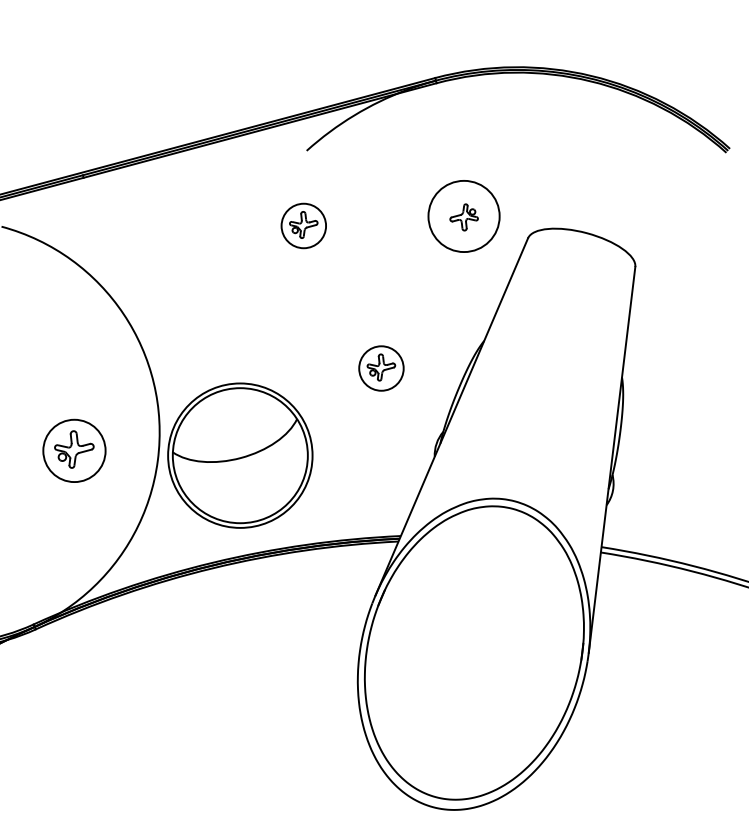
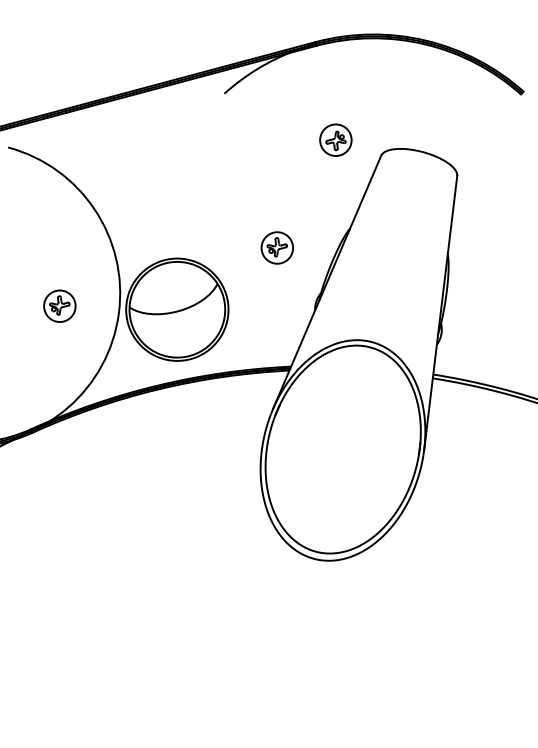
circle: (463, 216) -> (335, 140), size x0.62
part: (302, 225) -> (221, 146), removed
part: (74, 449) -> (59, 305), size x0.71

